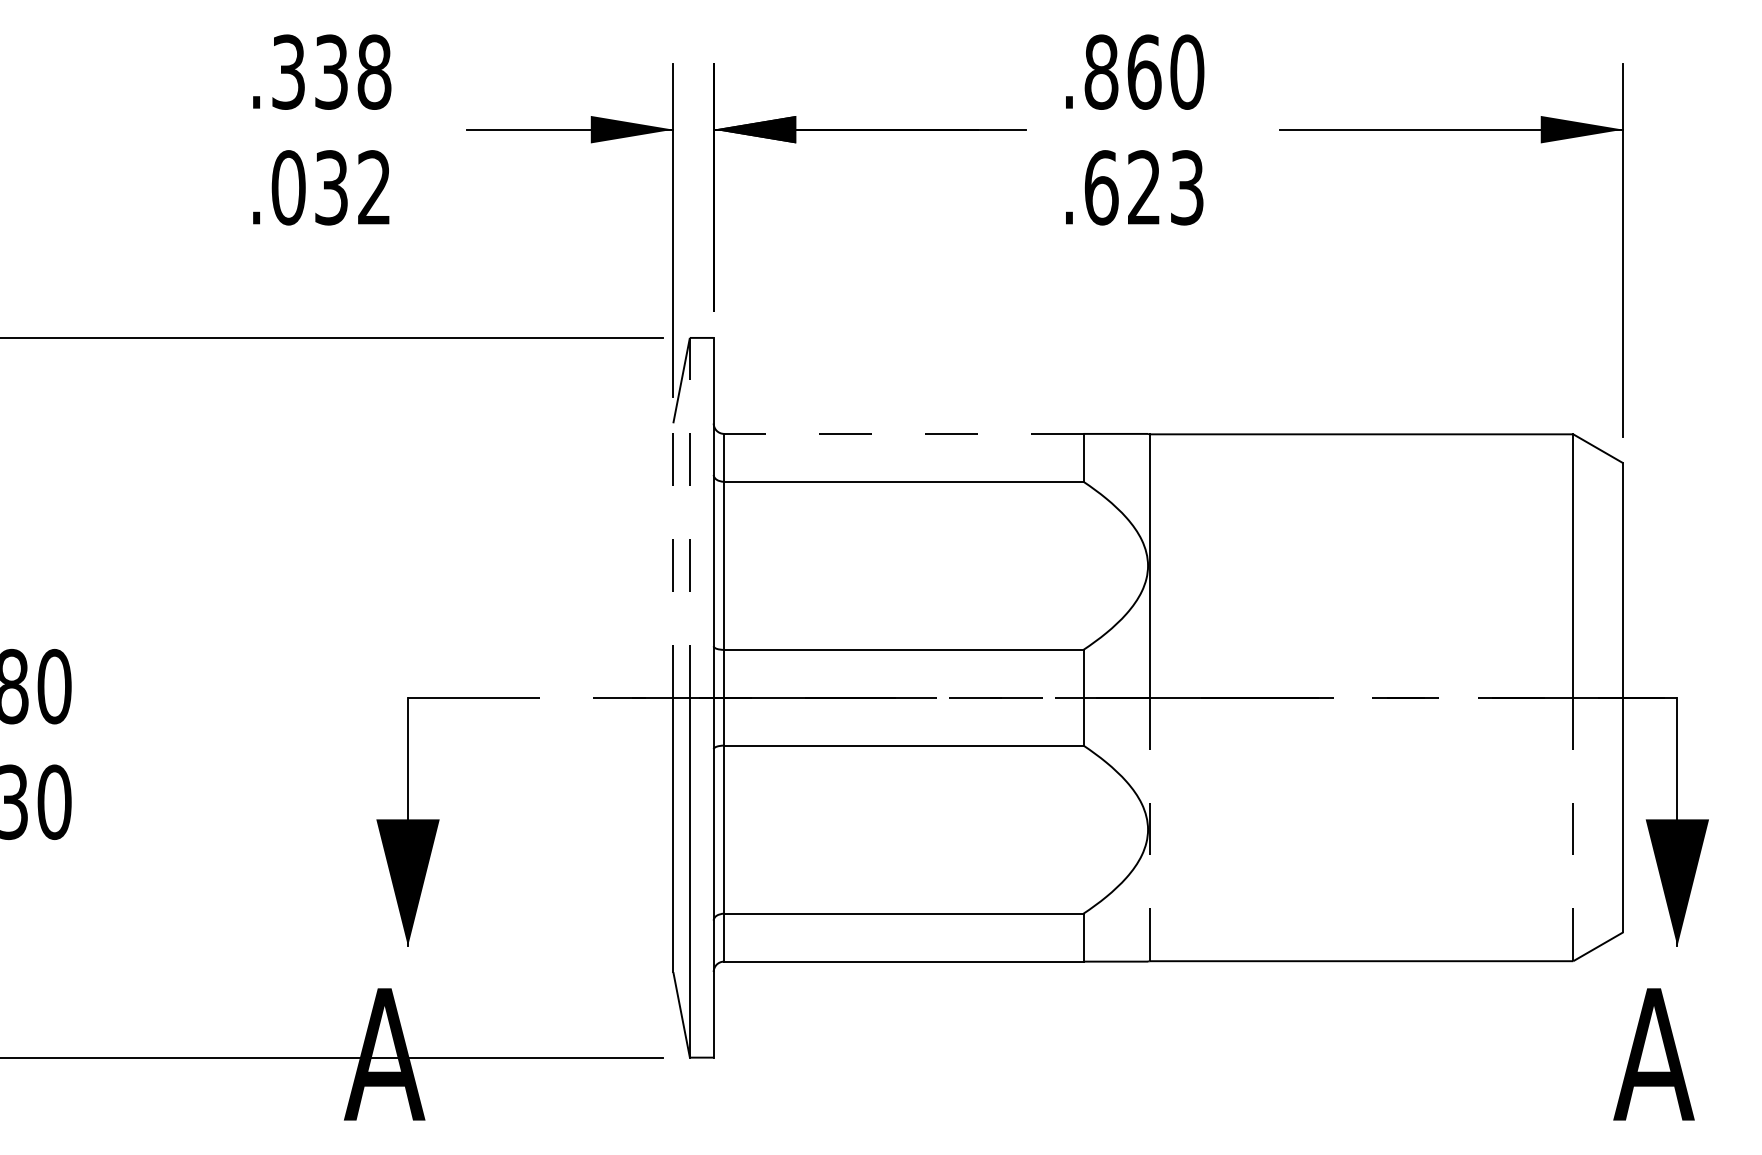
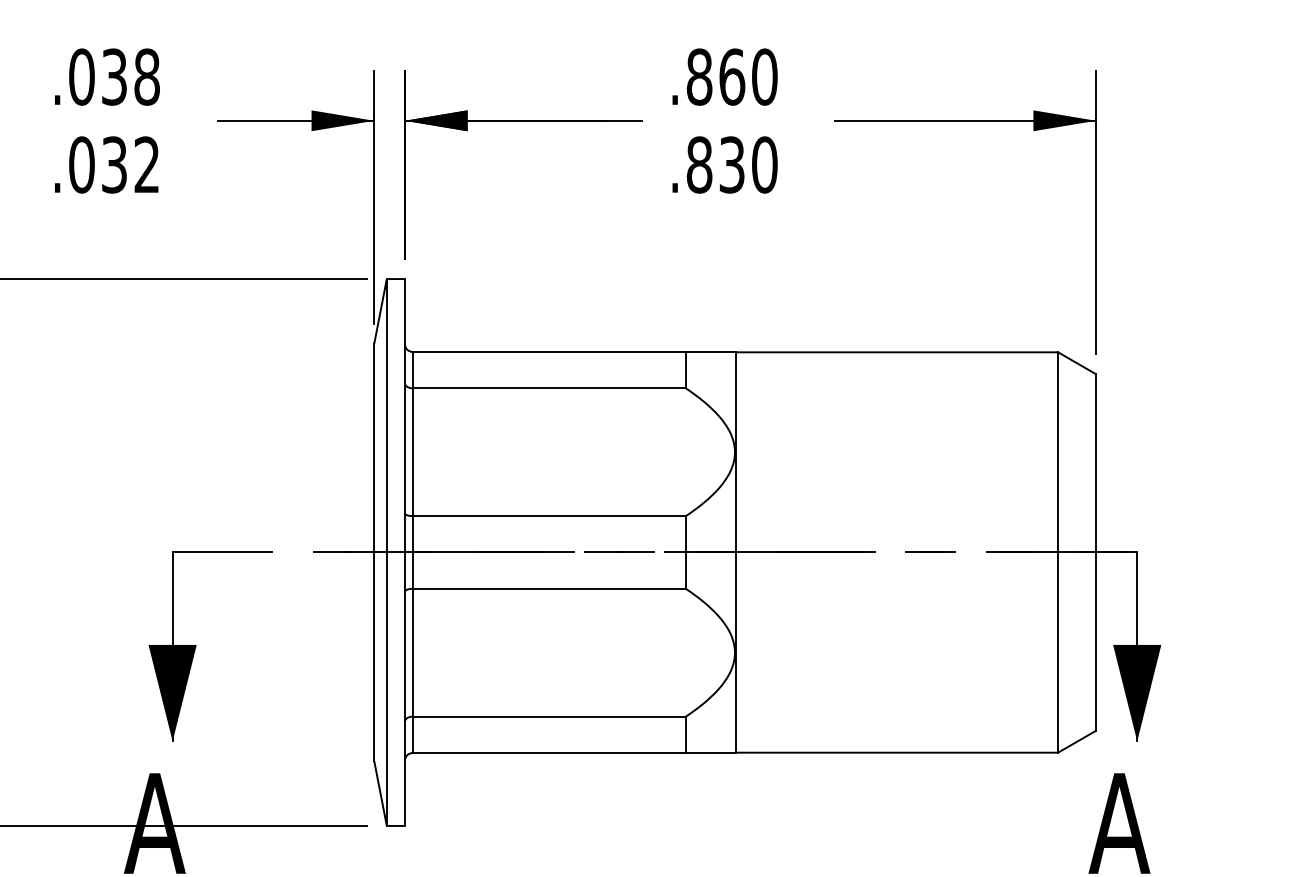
text: (288, 71) -> (81, 76), .338 -> .038
text: (1144, 187) -> (732, 164), .623 -> .830
line: (903, 433) -> (549, 351), dashed -> solid
line: (689, 517) -> (386, 415), dashed -> solid
line: (673, 560) -> (374, 448), dashed -> solid
line: (1149, 829) -> (736, 652), dashed -> solid
line: (1573, 829) -> (1058, 652), dashed -> solid

